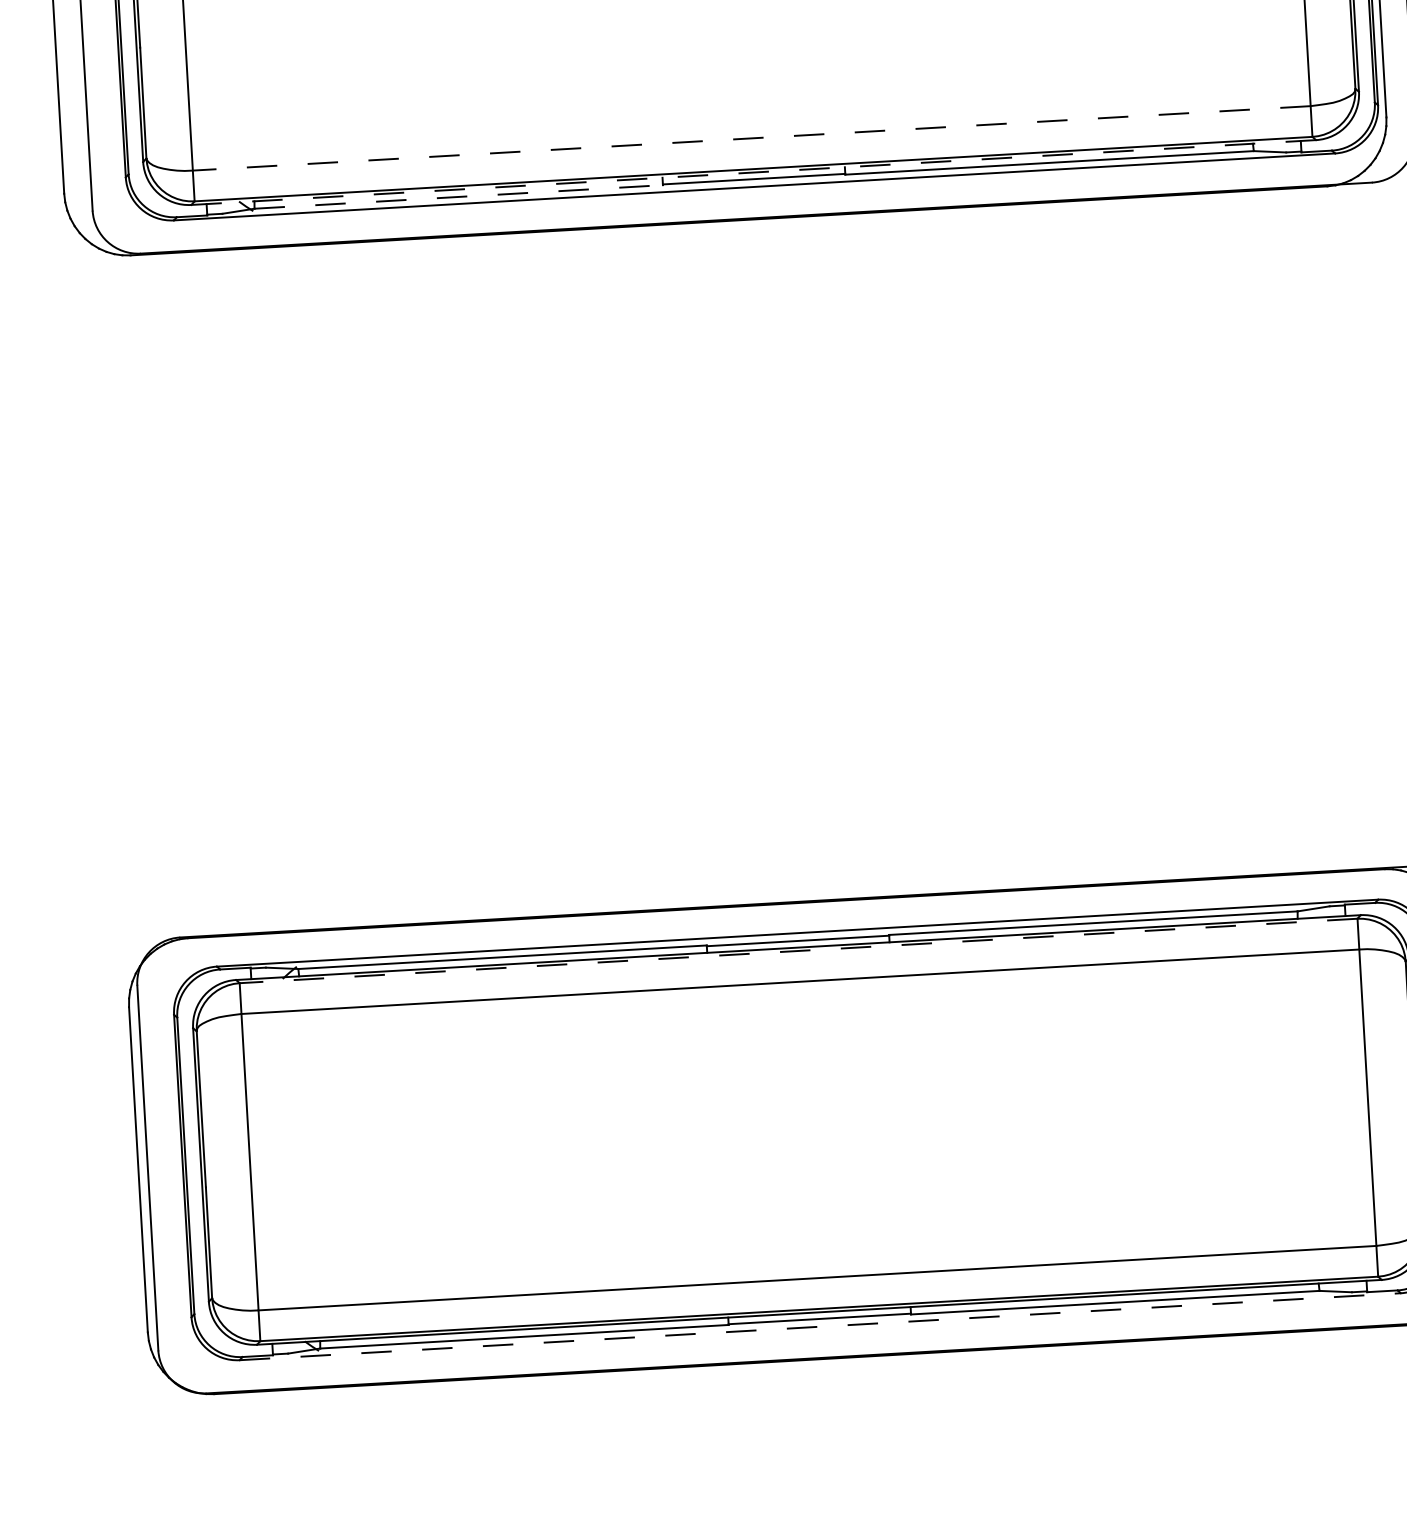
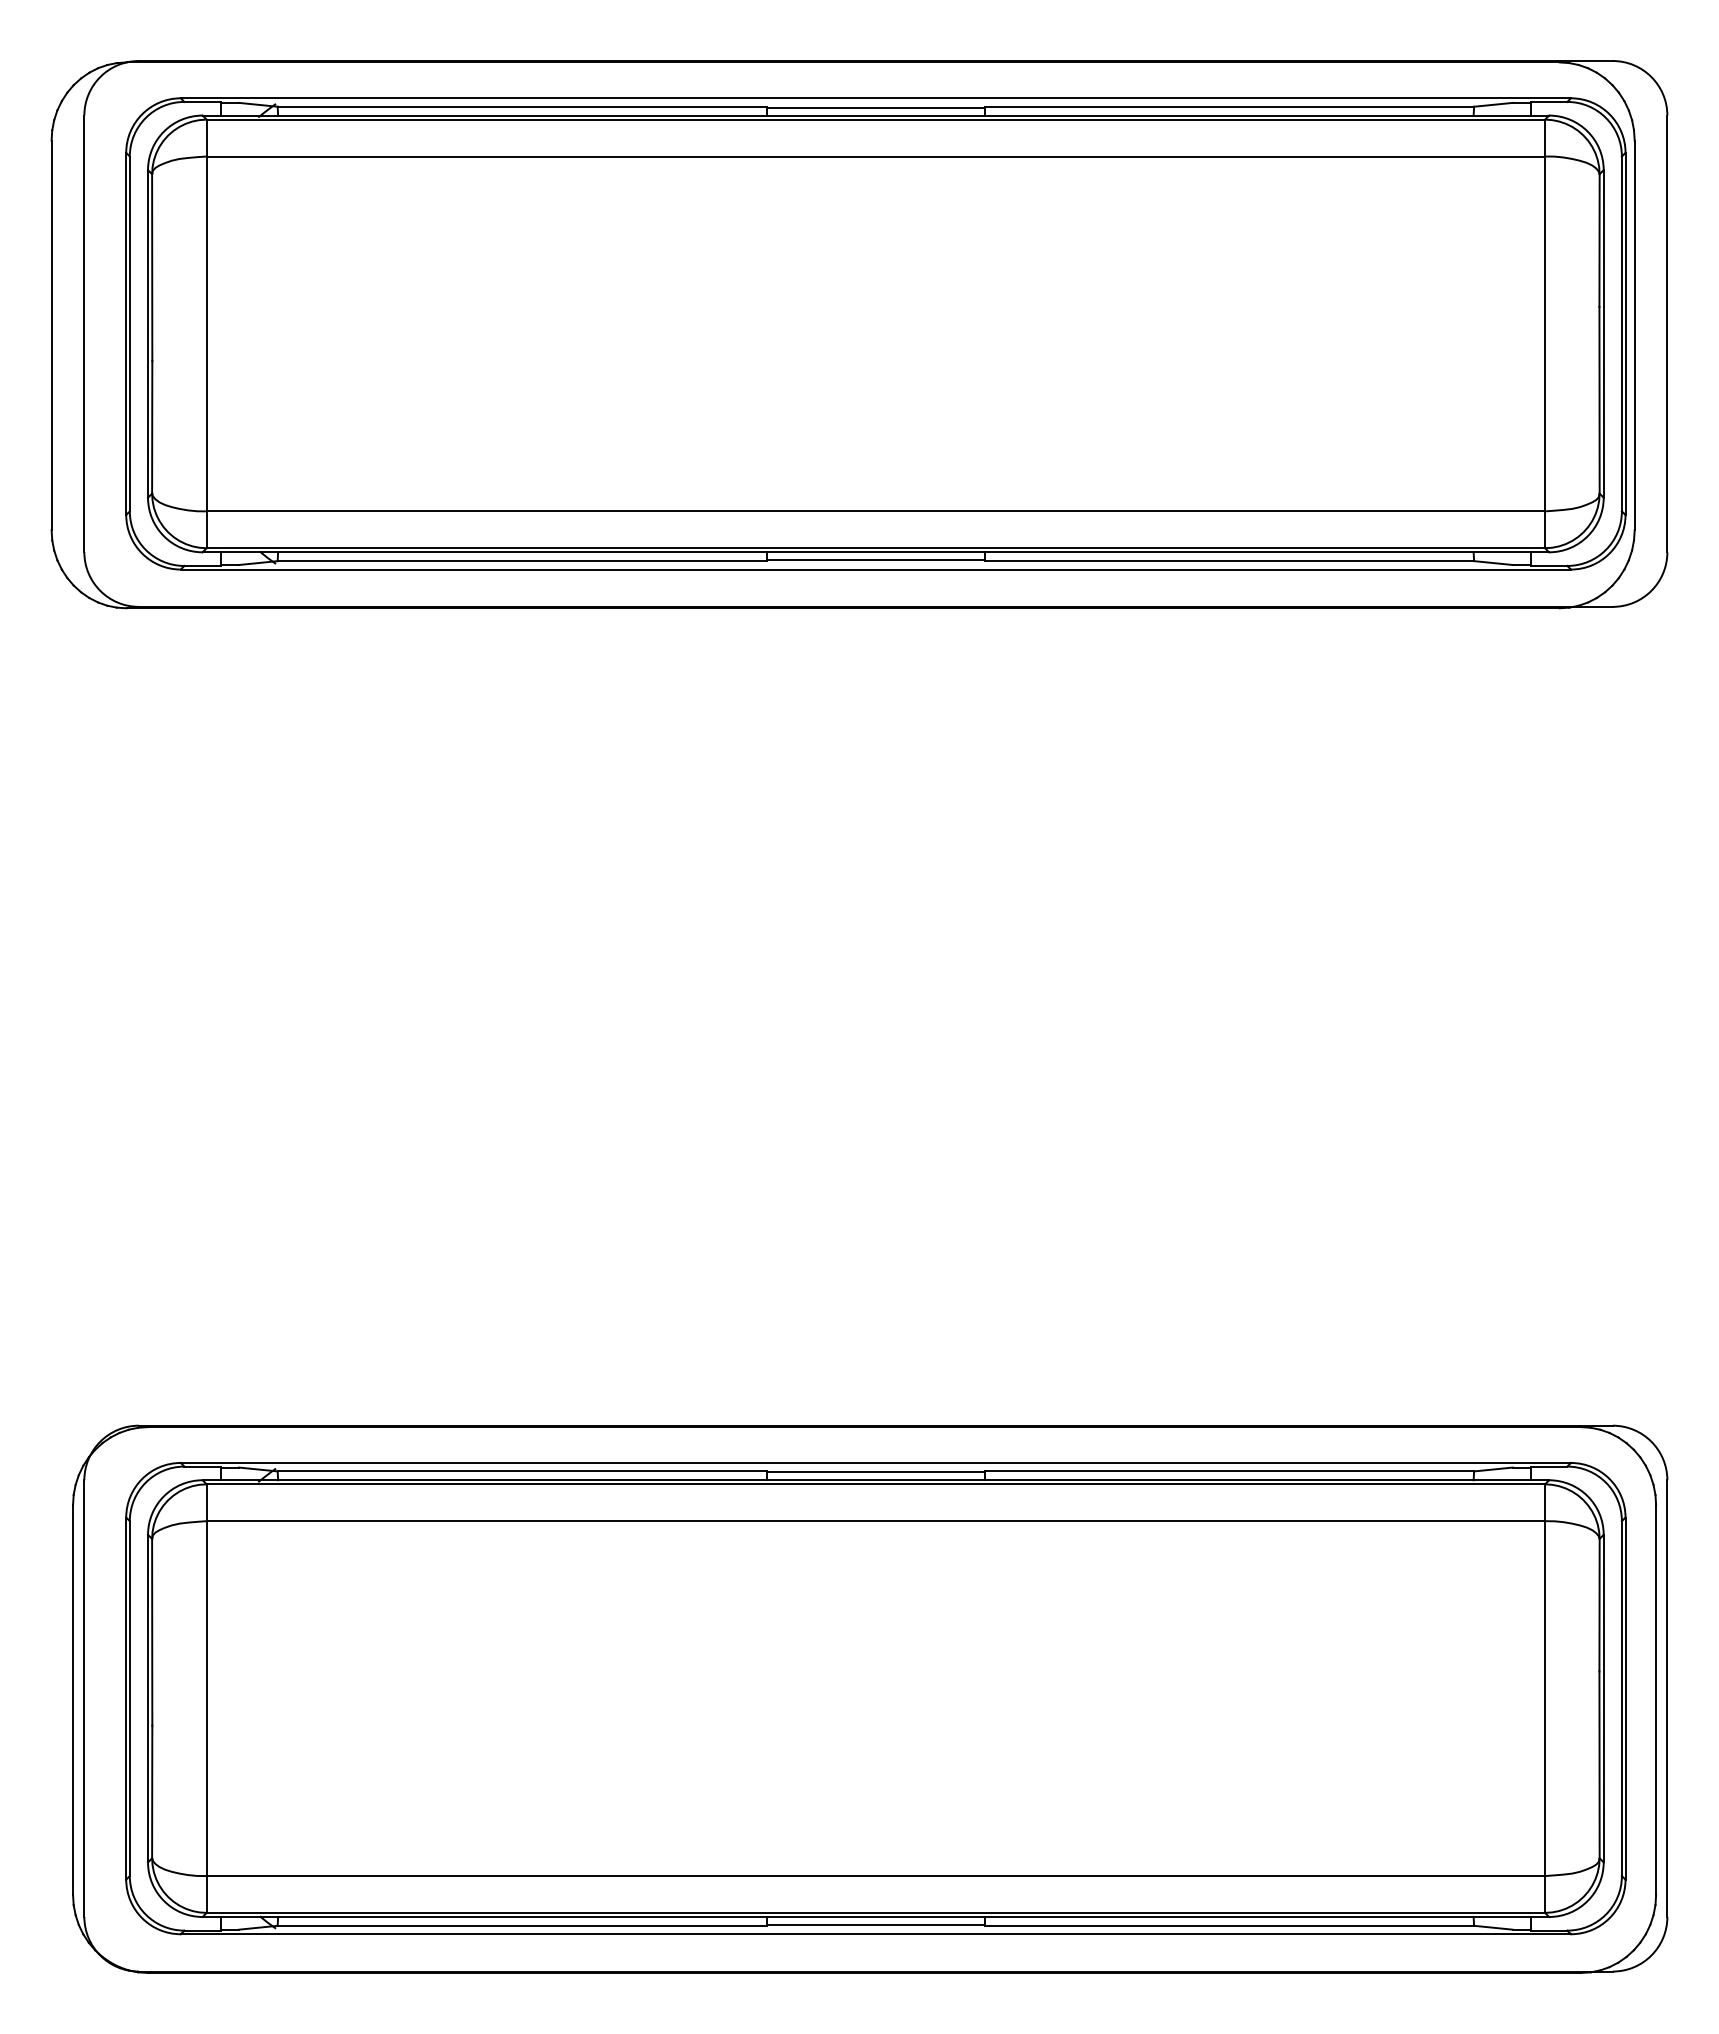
line: (751, 138) -> (875, 511), dashed -> solid
line: (754, 172) -> (876, 552), dashed -> solid
line: (459, 197) -> (522, 561), dashed -> solid
line: (798, 951) -> (875, 1484), dashed -> solid
line: (820, 1326) -> (876, 1934), dashed -> solid

